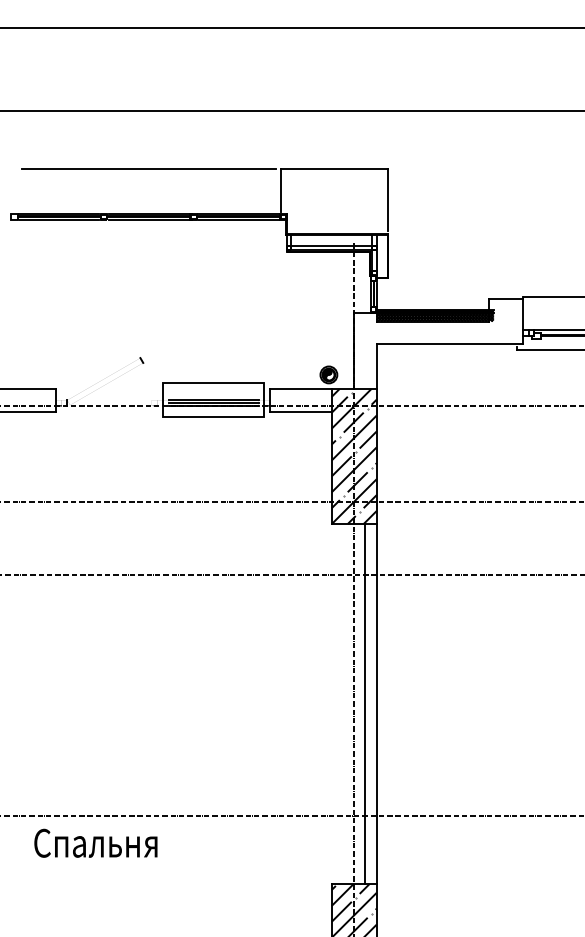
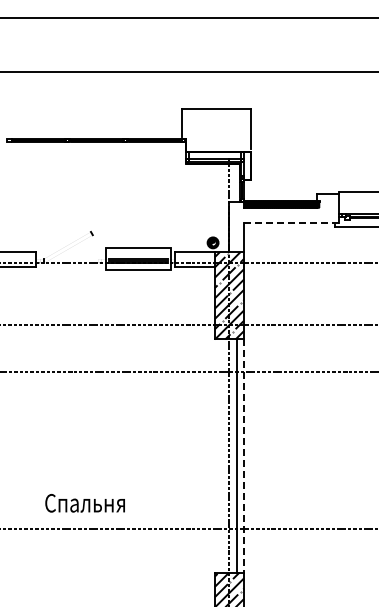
line: (148, 169) -> (96, 109), removed
line: (448, 343) -> (290, 222), solid -> dashed
line: (377, 704) -> (244, 456), solid -> dashed
text: (94, 843) -> (84, 503), moved

